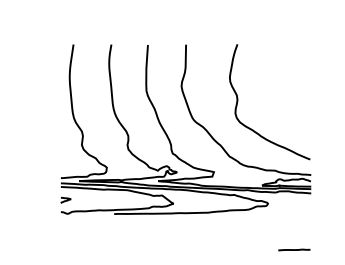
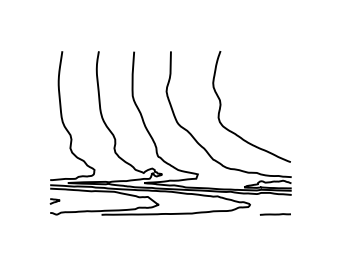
line: (293, 250) -> (274, 214), moved

